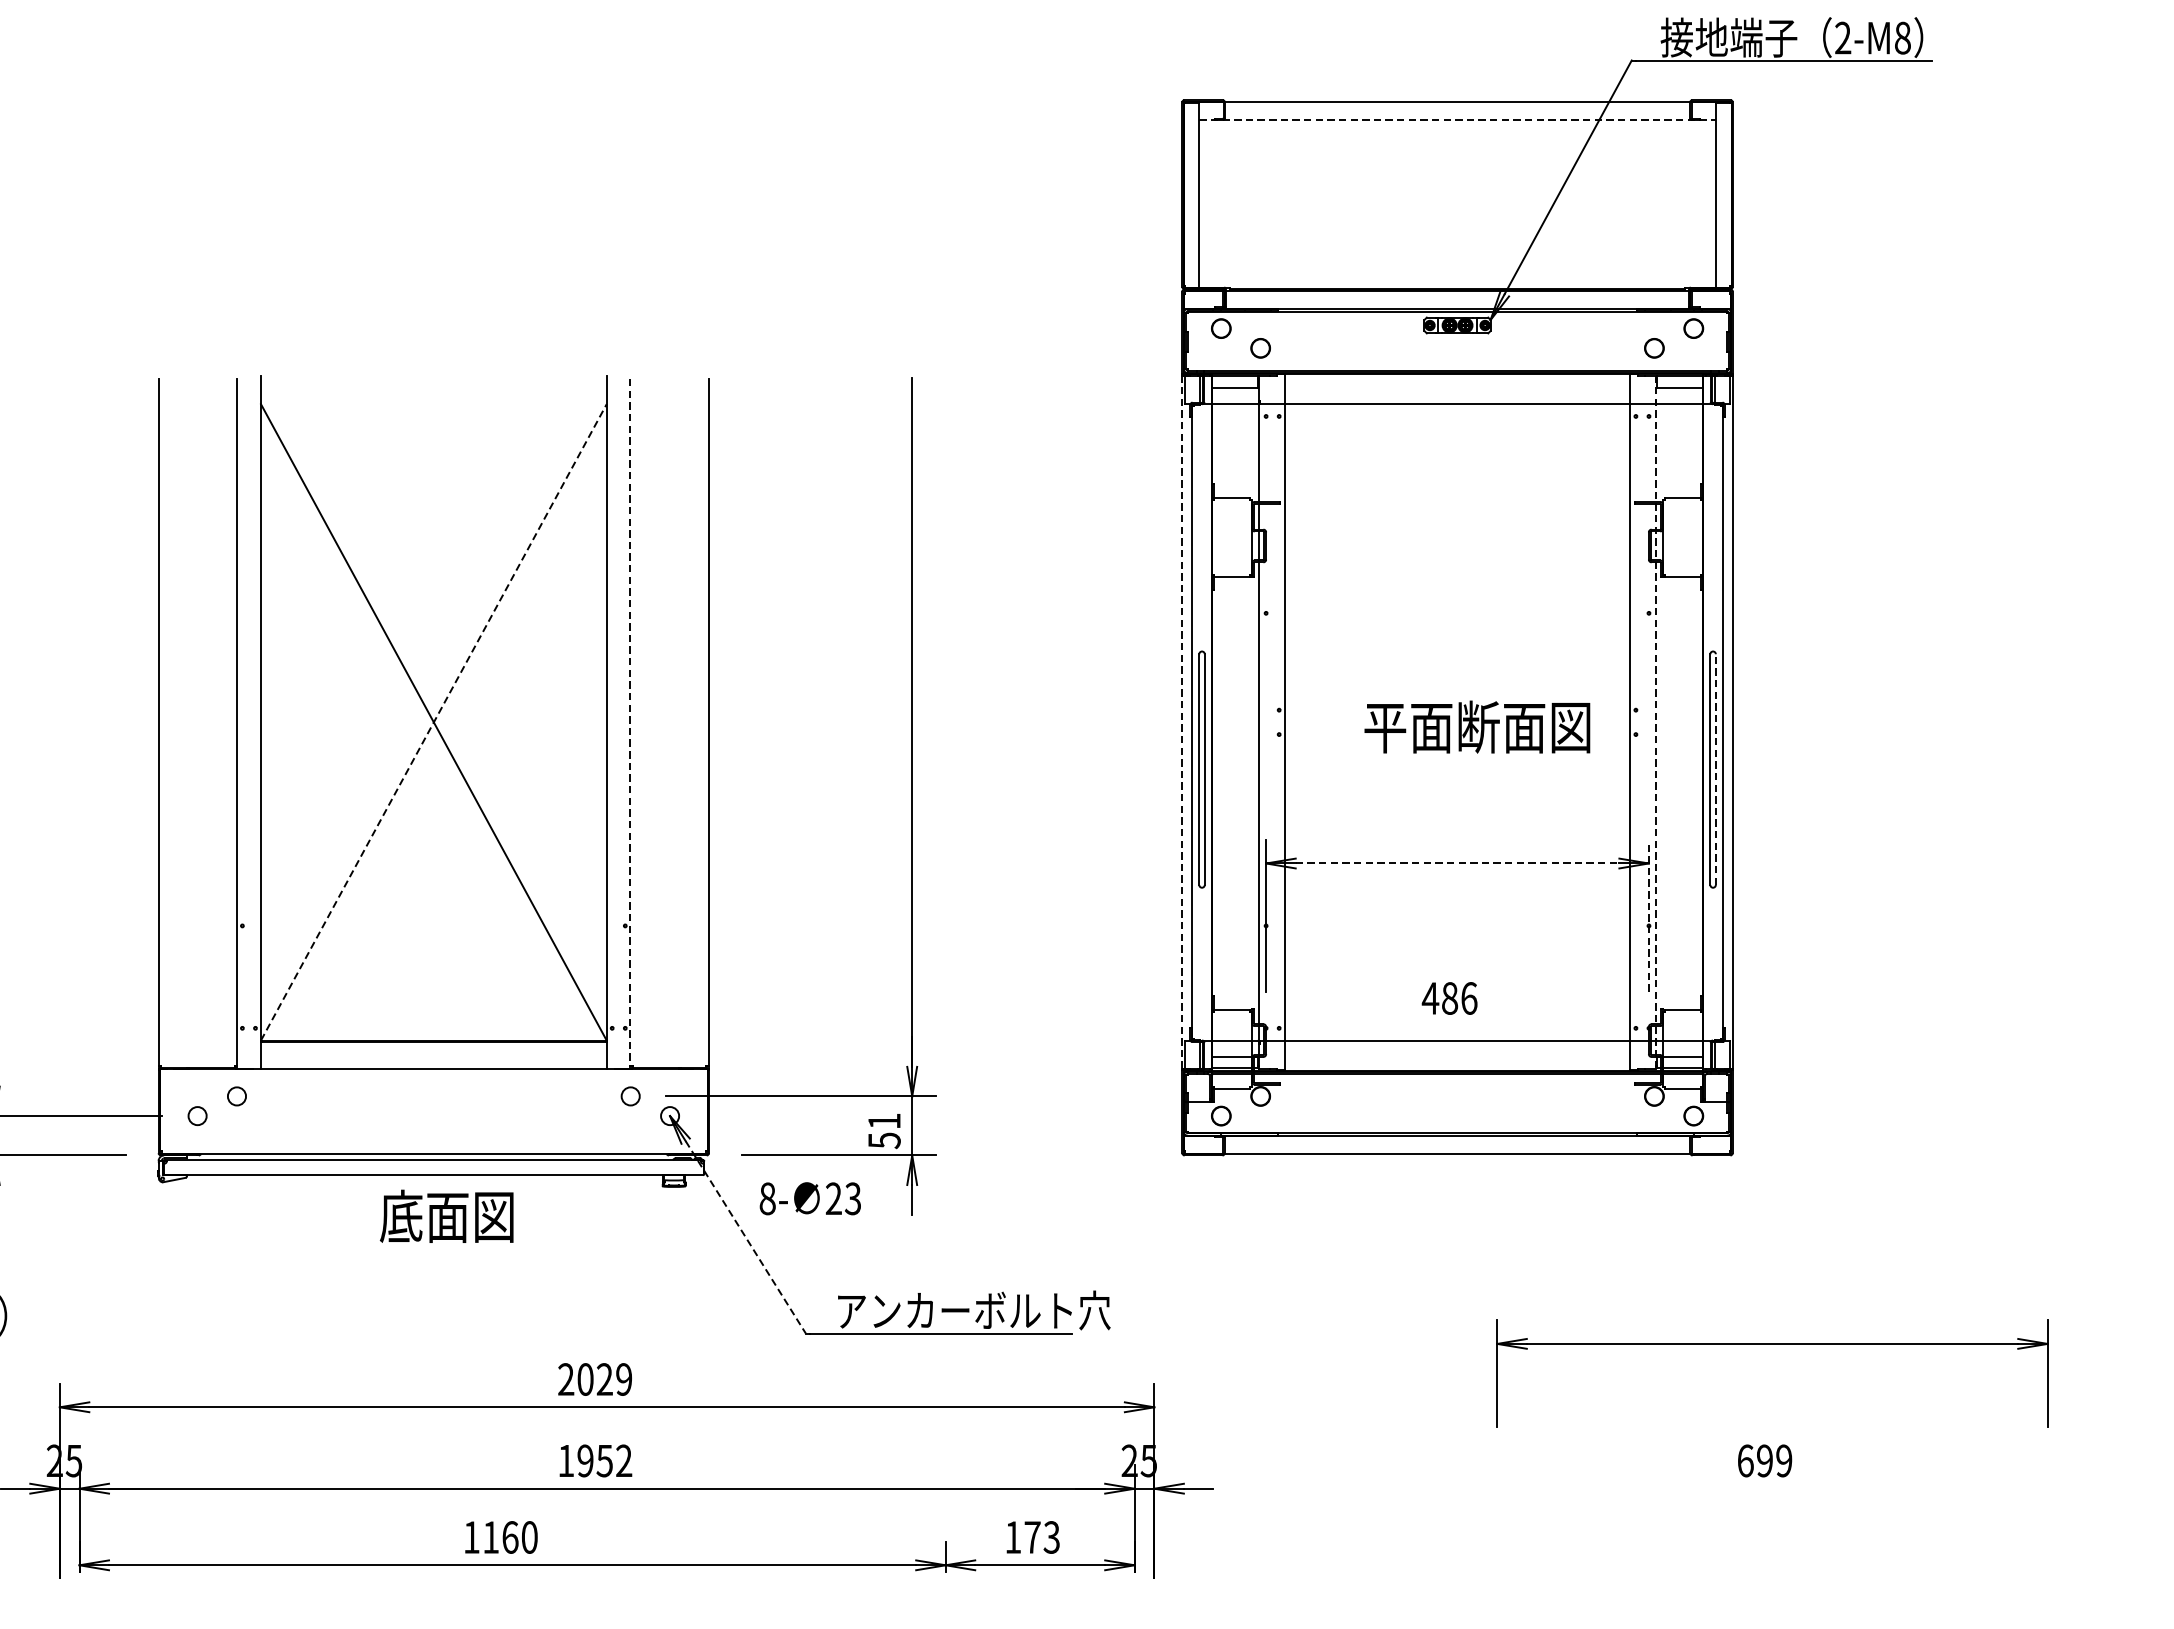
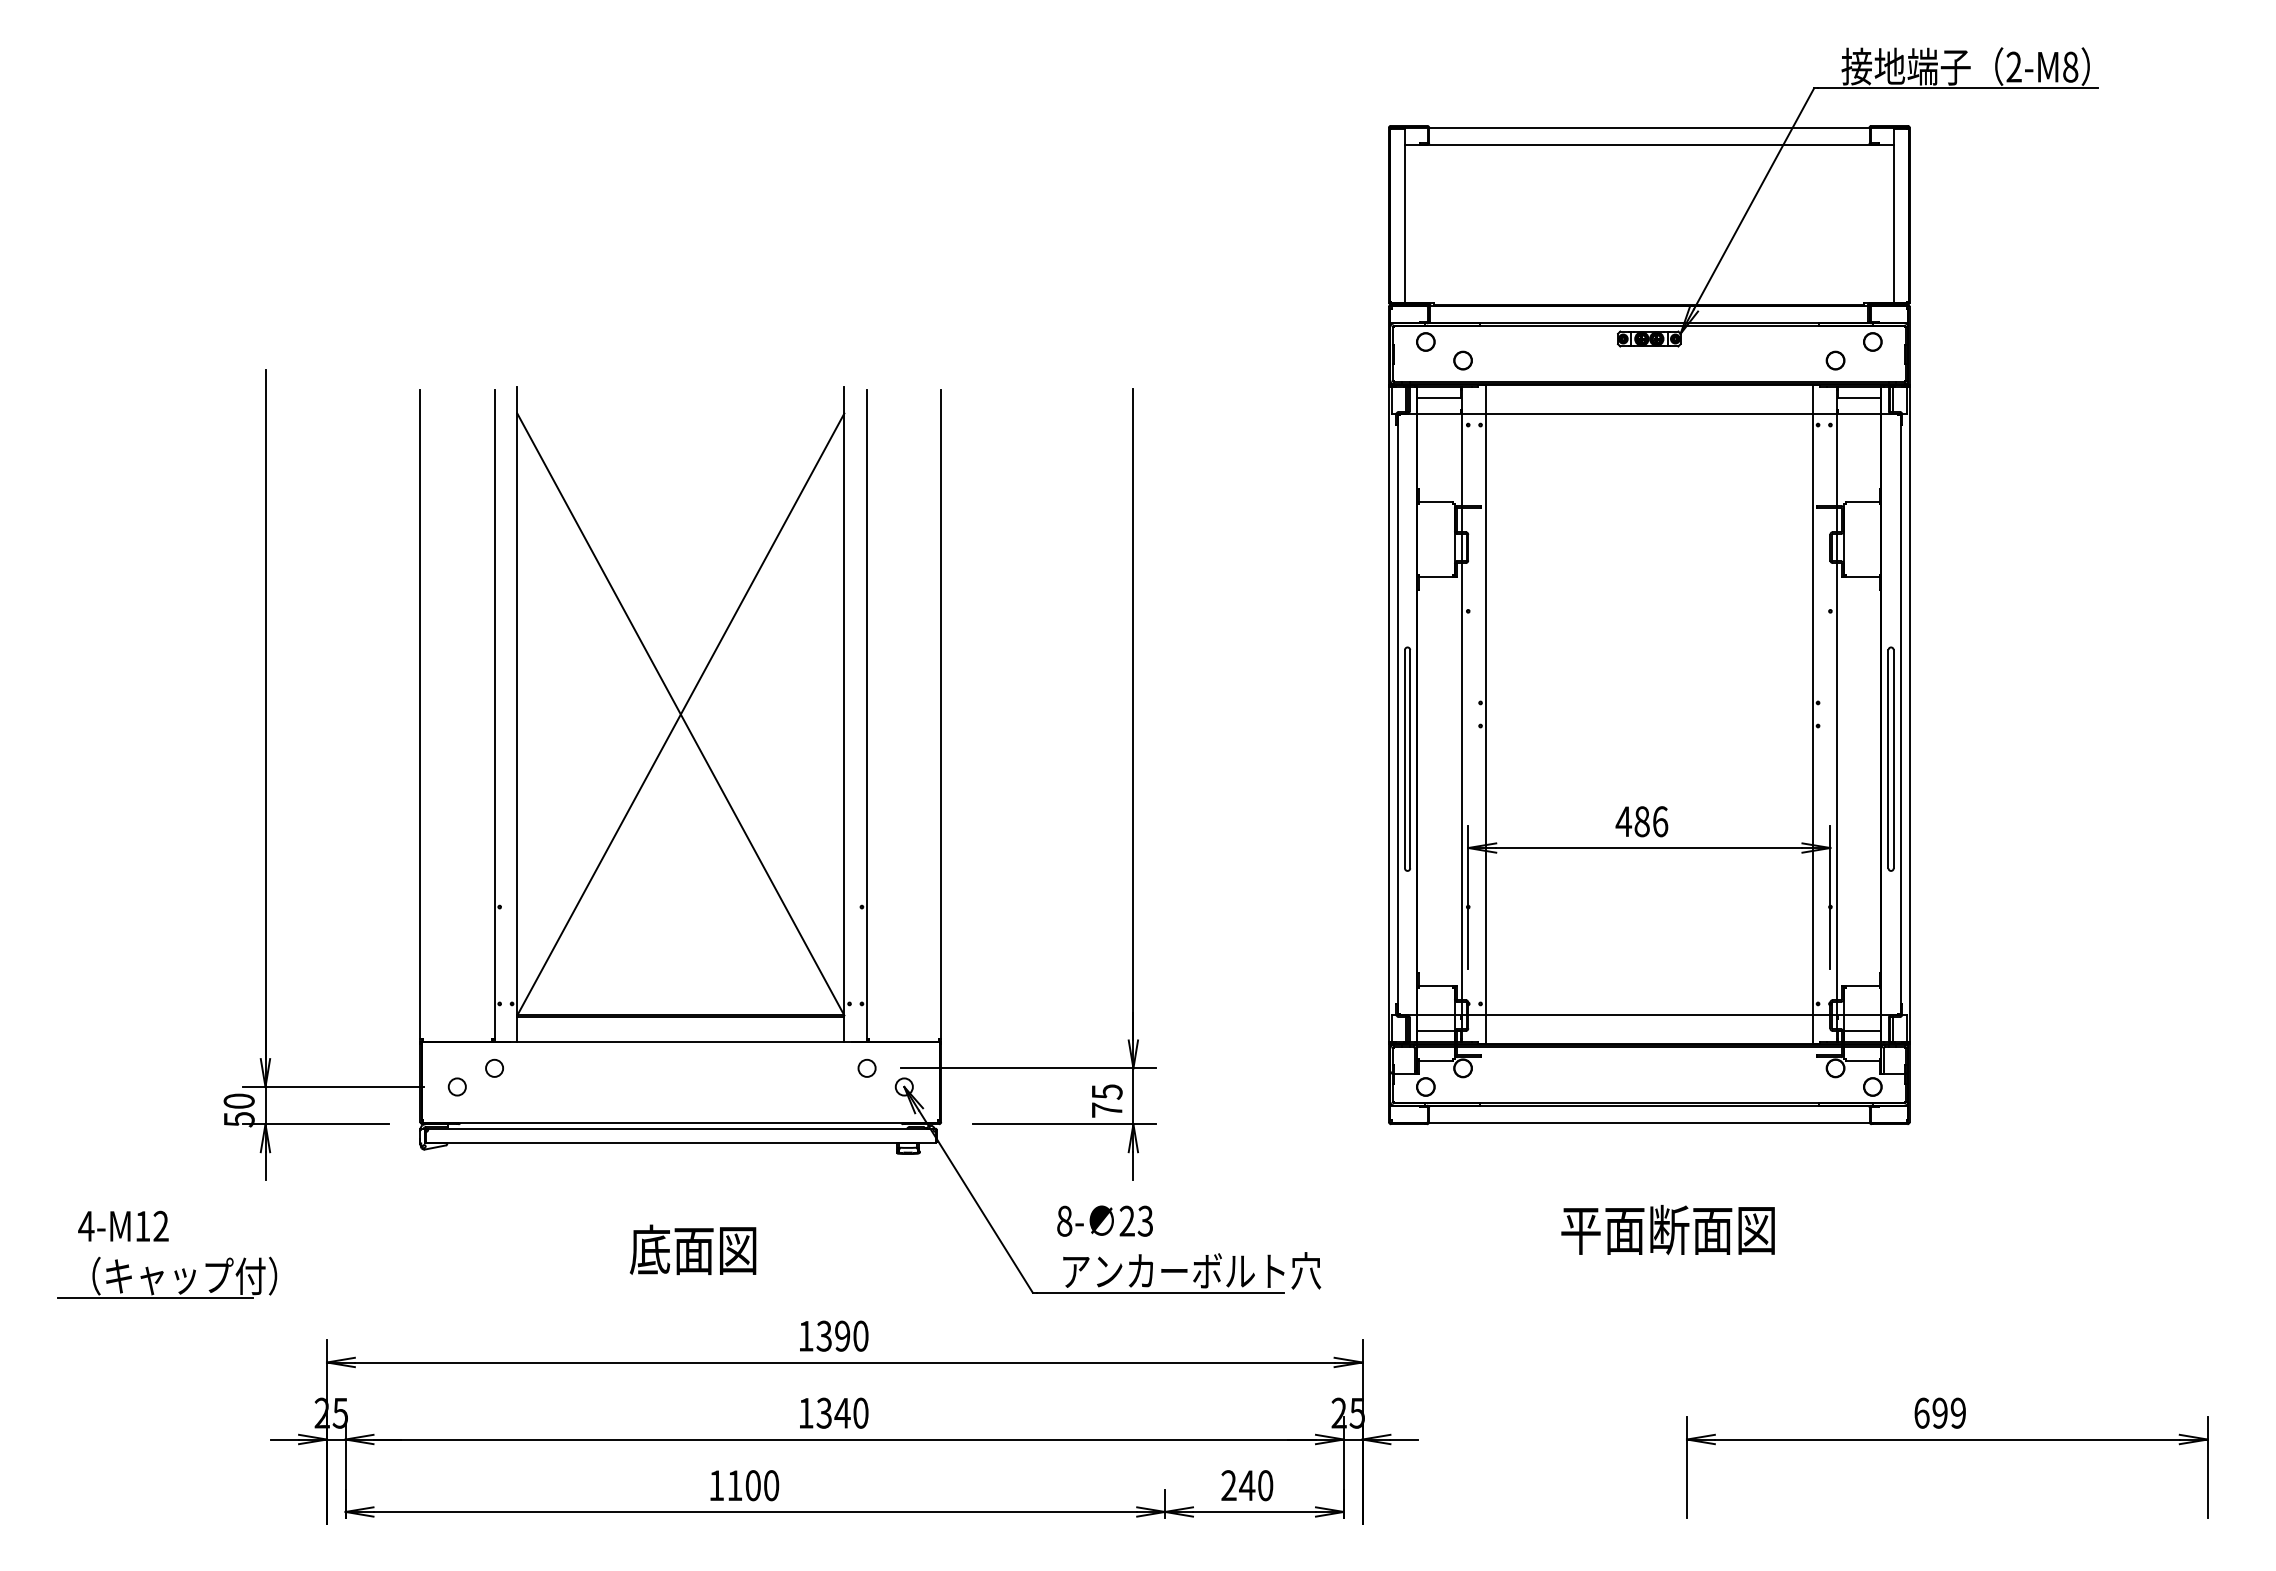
line: (1457, 119) -> (1649, 144), dashed -> solid
line: (433, 722) -> (680, 714), dashed -> solid
line: (630, 722) -> (866, 714), dashed -> solid
line: (1181, 722) -> (1388, 714), dashed -> solid
line: (1655, 722) -> (1836, 714), dashed -> solid
text: (1476, 727) -> (1667, 1230), moved
line: (1715, 768) -> (1893, 758), dashed -> solid
line: (1457, 864) -> (1649, 848), dashed -> solid
line: (1649, 915) -> (1830, 897), dashed -> solid
text: (1449, 998) -> (1641, 821), moved
text: (884, 1131) -> (1107, 1101), 51 -> 75
text: (809, 1198) -> (1104, 1220), moved
text: (446, 1215) -> (692, 1249), moved
line: (746, 1238) -> (976, 1202), dashed -> solid
part: (1772, 1344) -> (1947, 1440), moved
text: (595, 1378) -> (833, 1335), 2029 -> 1390
text: (604, 1460) -> (842, 1412), 1952 -> 1340
text: (509, 1537) -> (752, 1485), 1160 -> 1100
text: (1032, 1537) -> (1247, 1485), 173 -> 240

